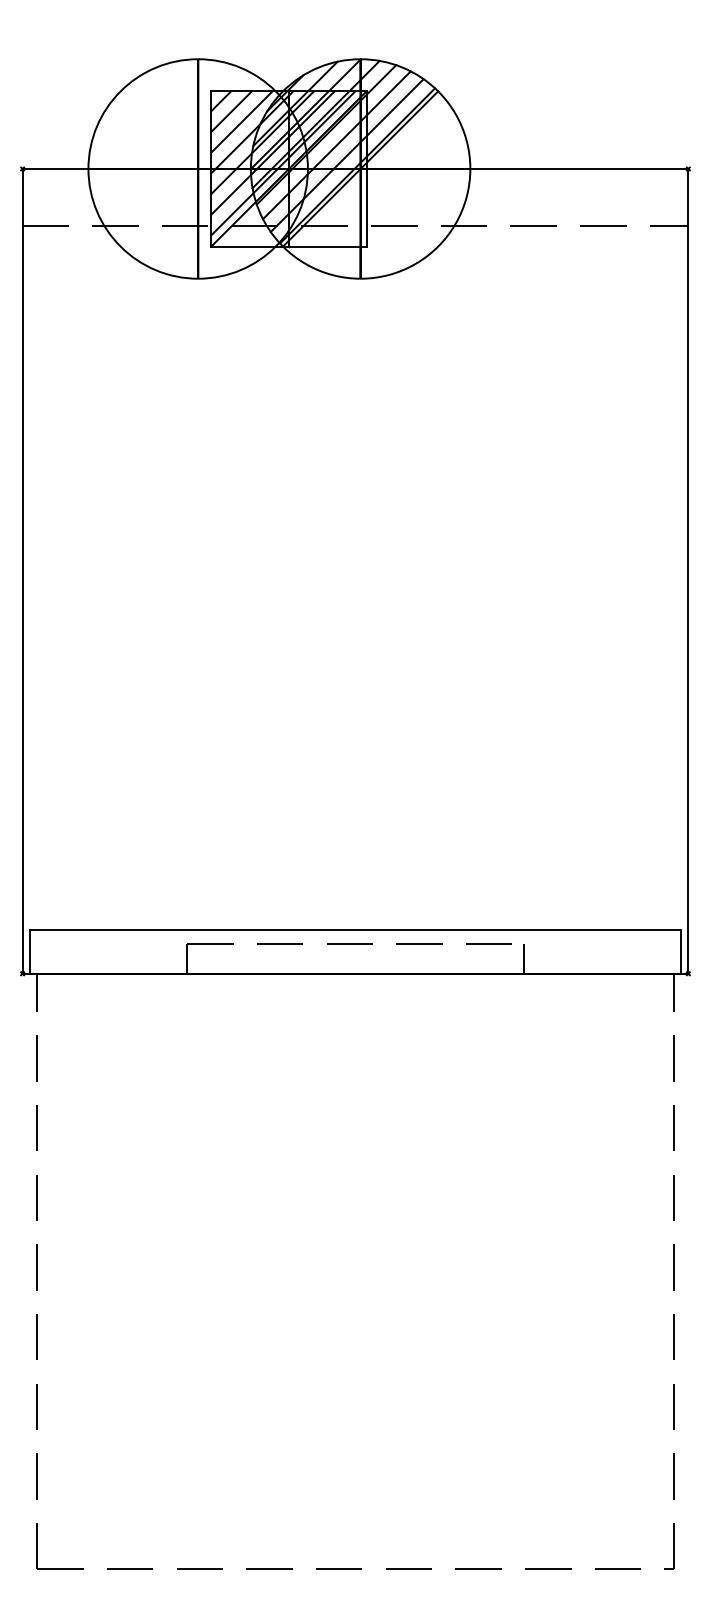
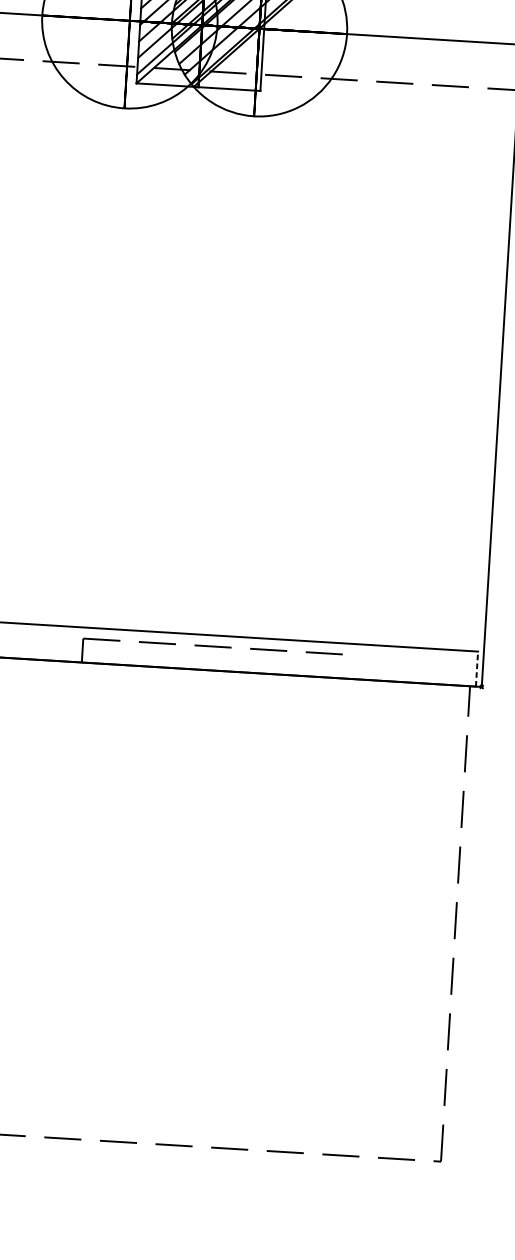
line: (681, 951) -> (477, 668), solid -> dashed
line: (523, 958) -> (350, 666), removed

